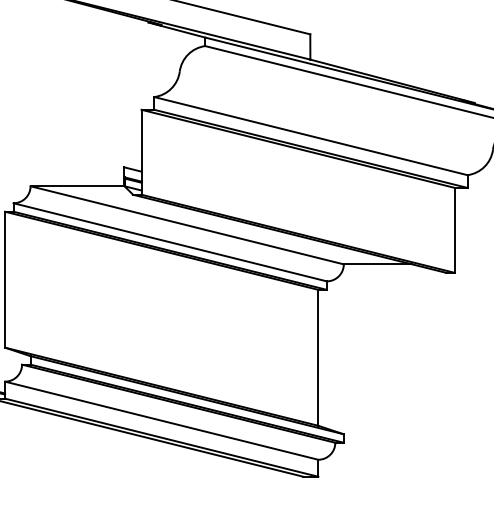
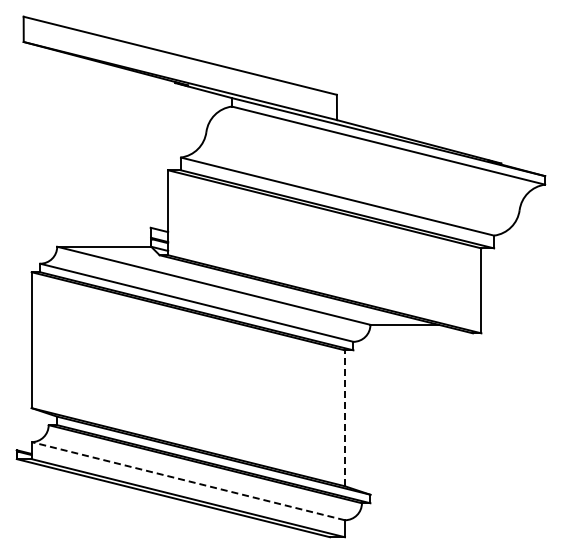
line: (317, 358) -> (344, 418), solid -> dashed
line: (160, 421) -> (187, 481), solid -> dashed

